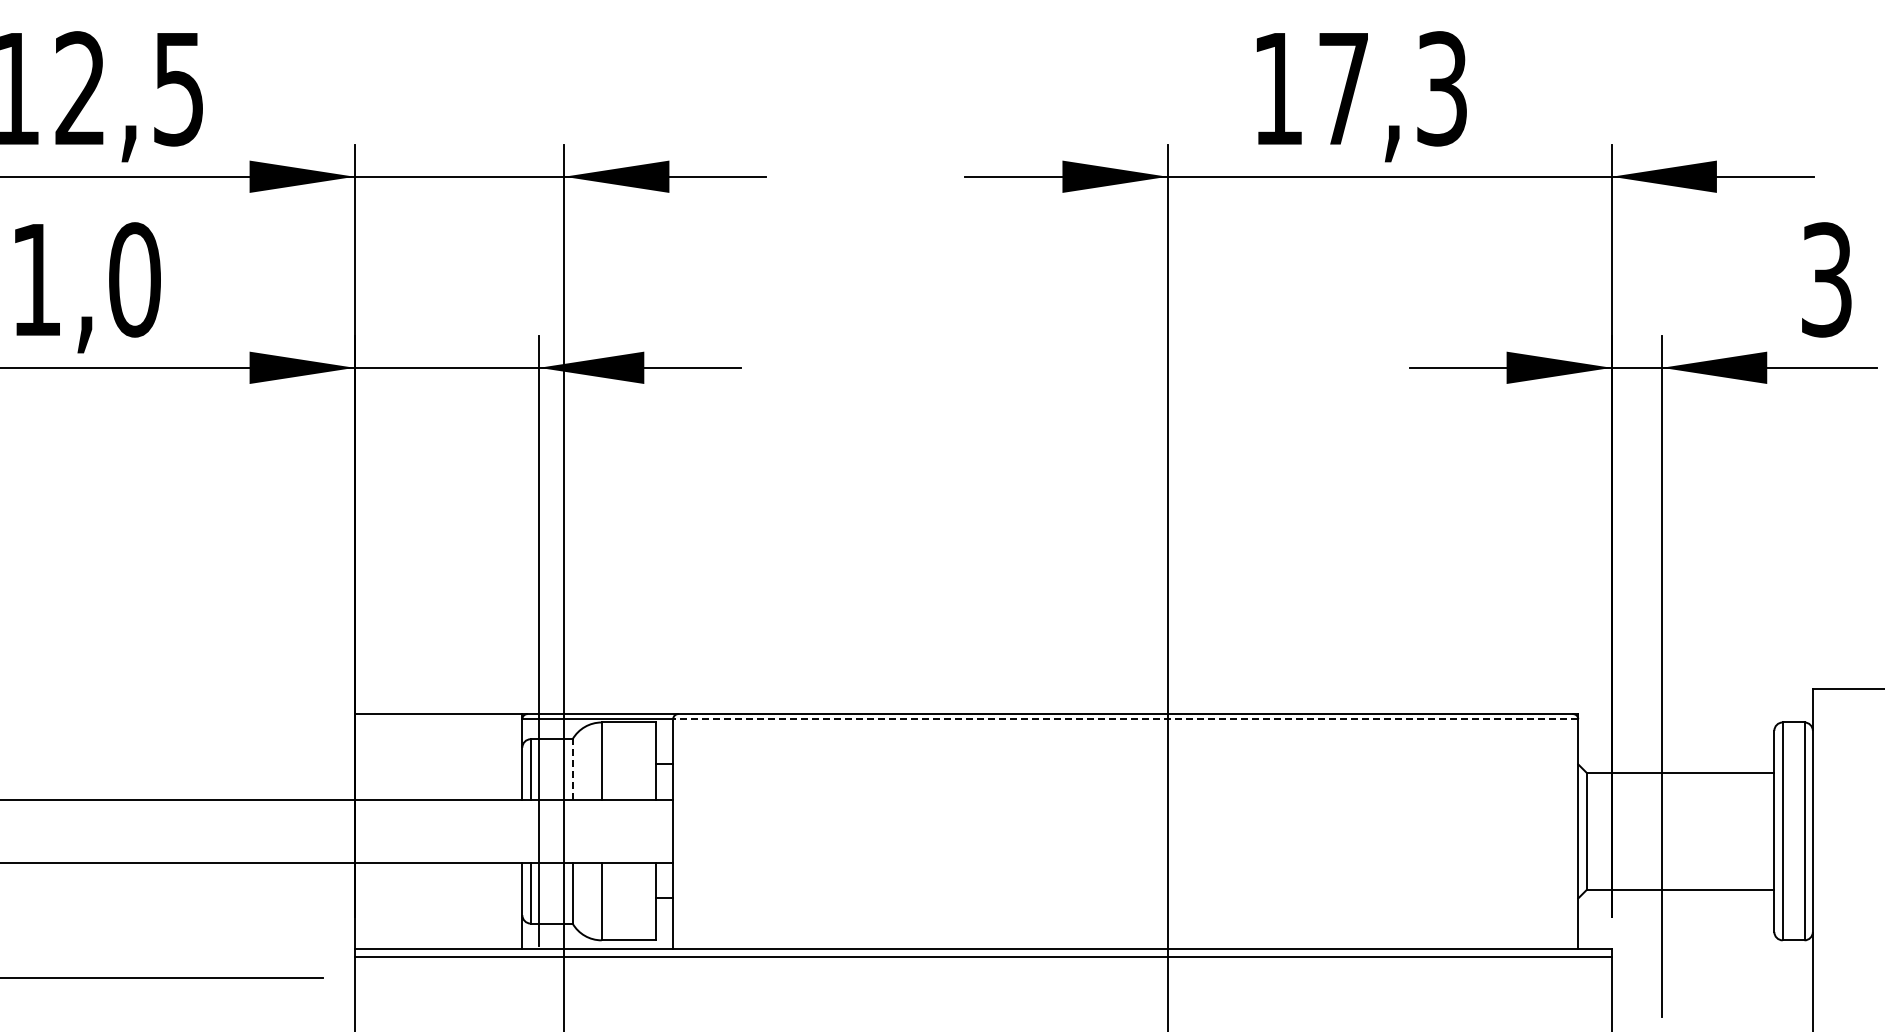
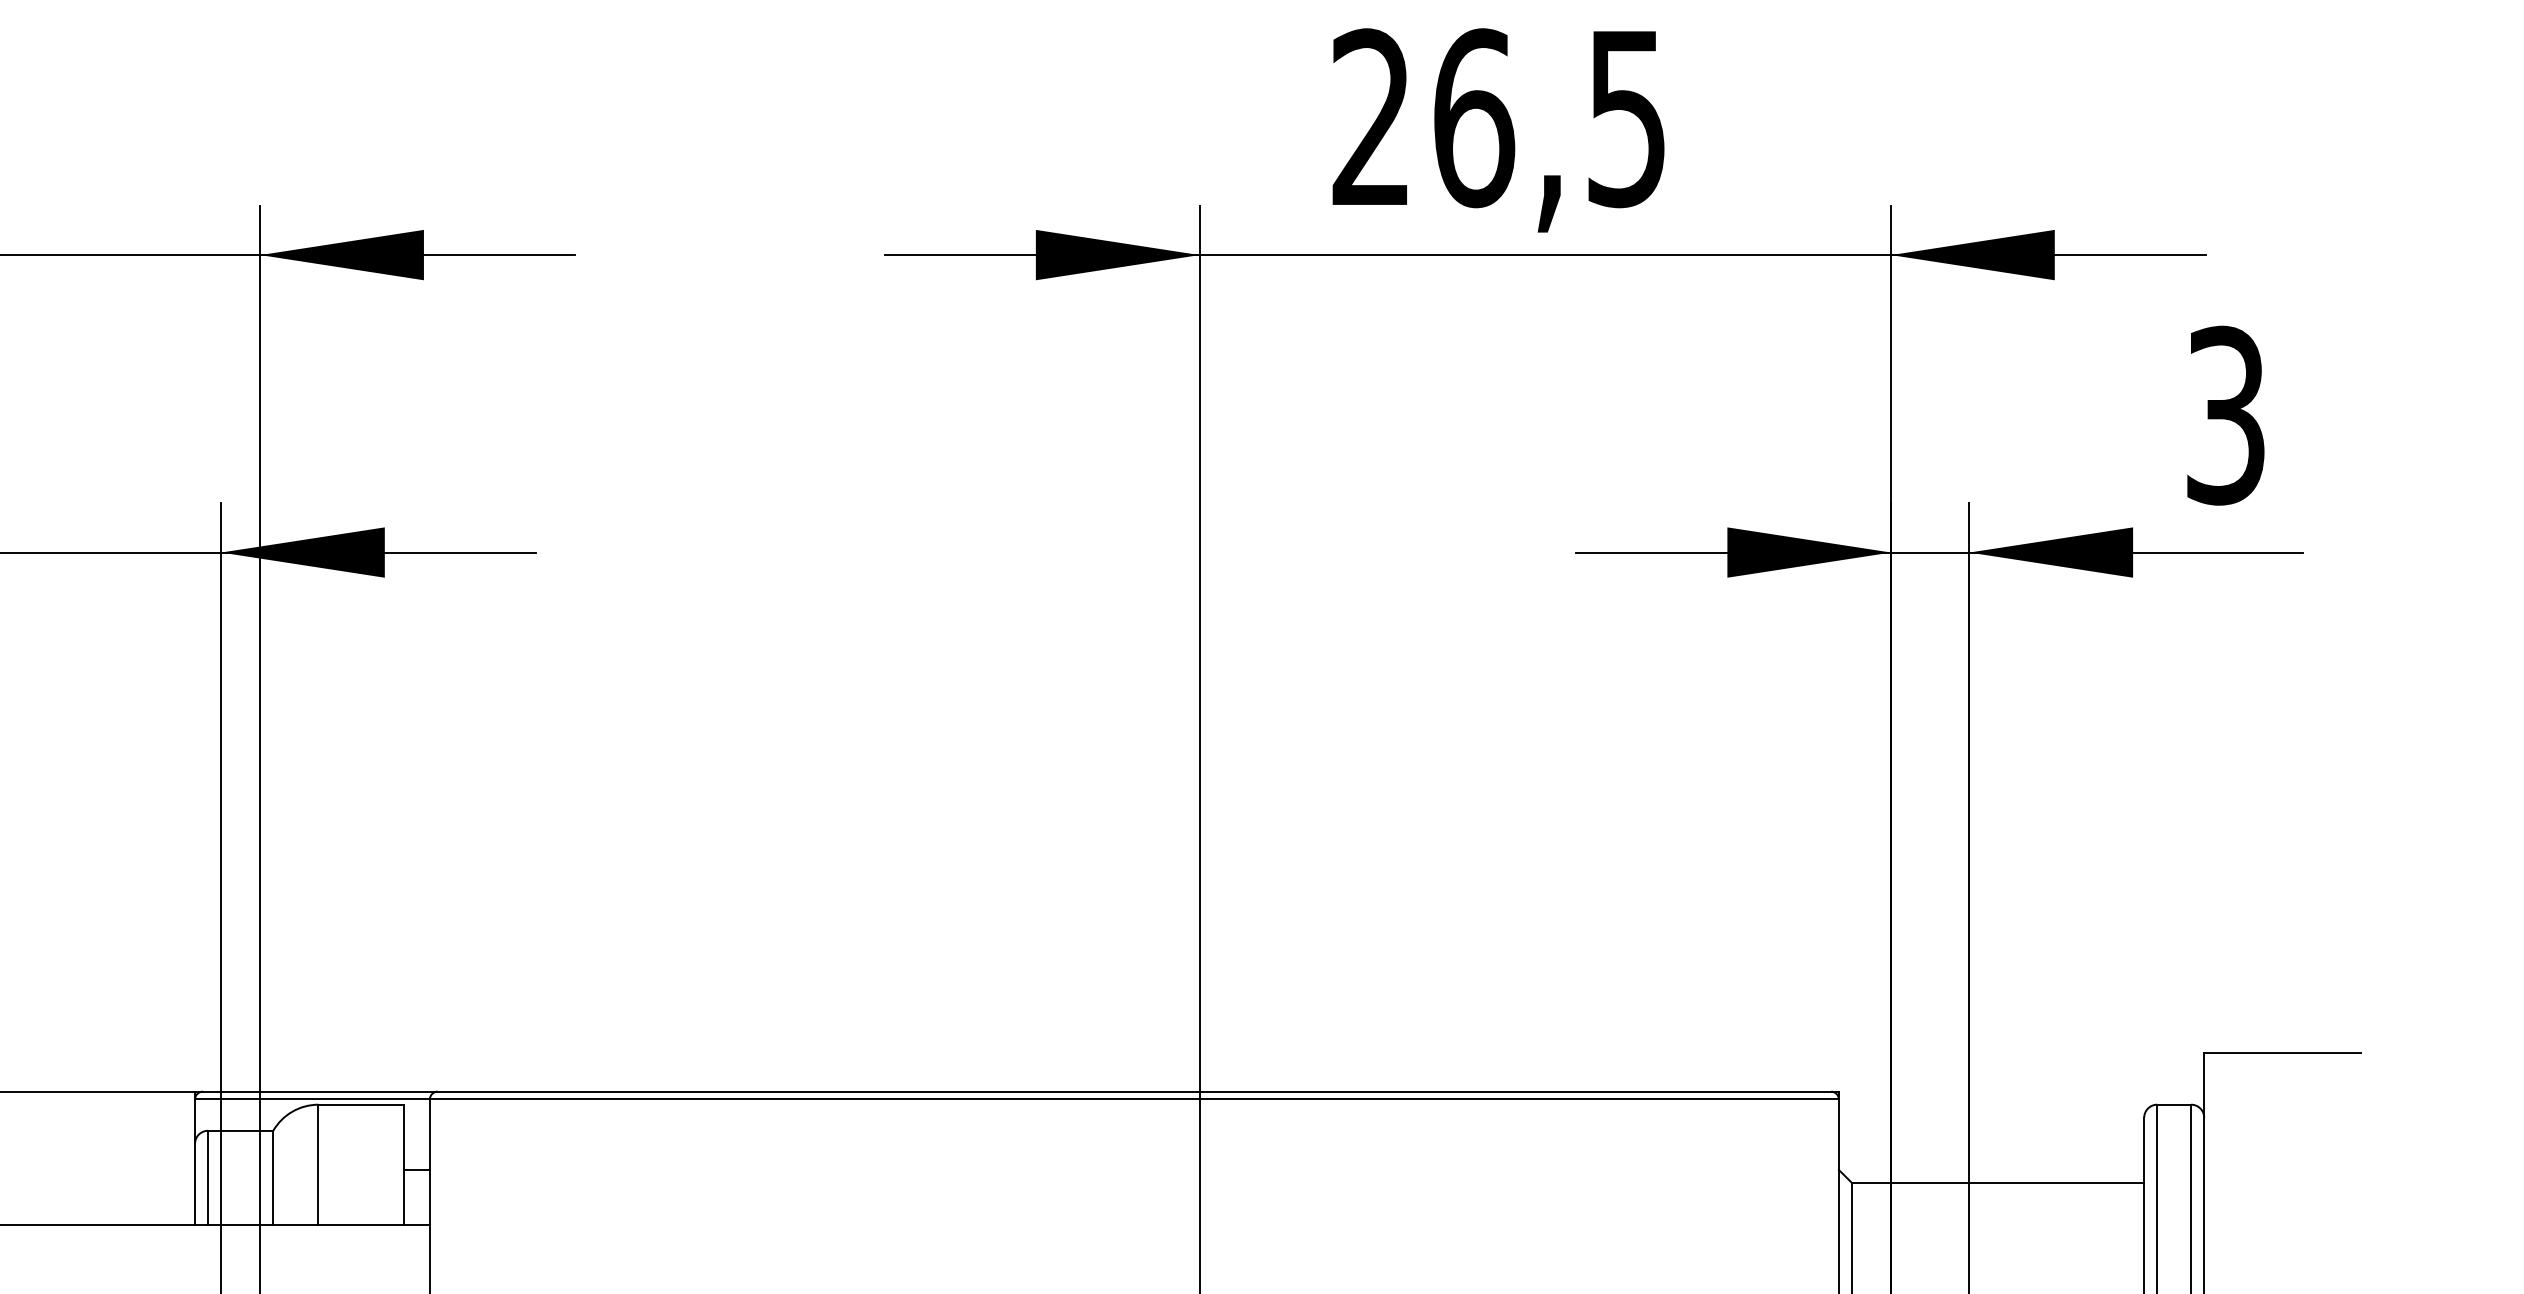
text: (1359, 88) -> (1498, 117), 17,3 -> 26,5
line: (1125, 719) -> (1134, 1100), dashed -> solid
line: (572, 768) -> (273, 1176), dashed -> solid

